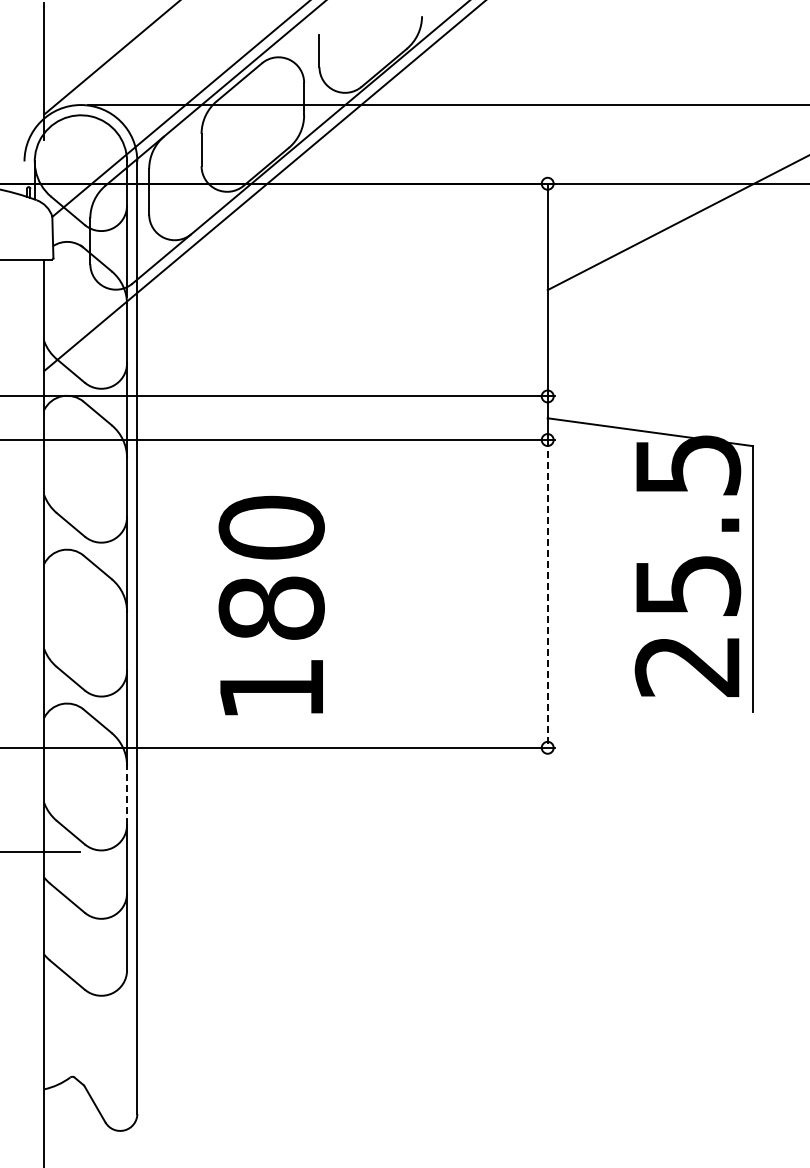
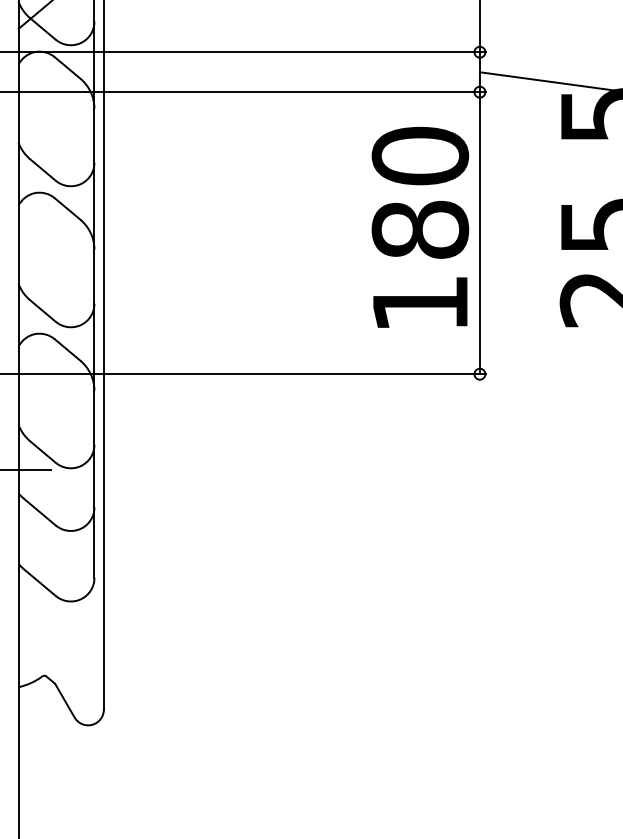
line: (547, 593) -> (479, 232), dashed -> solid
text: (271, 605) -> (420, 227), moved
line: (127, 795) -> (94, 417), dashed -> solid

